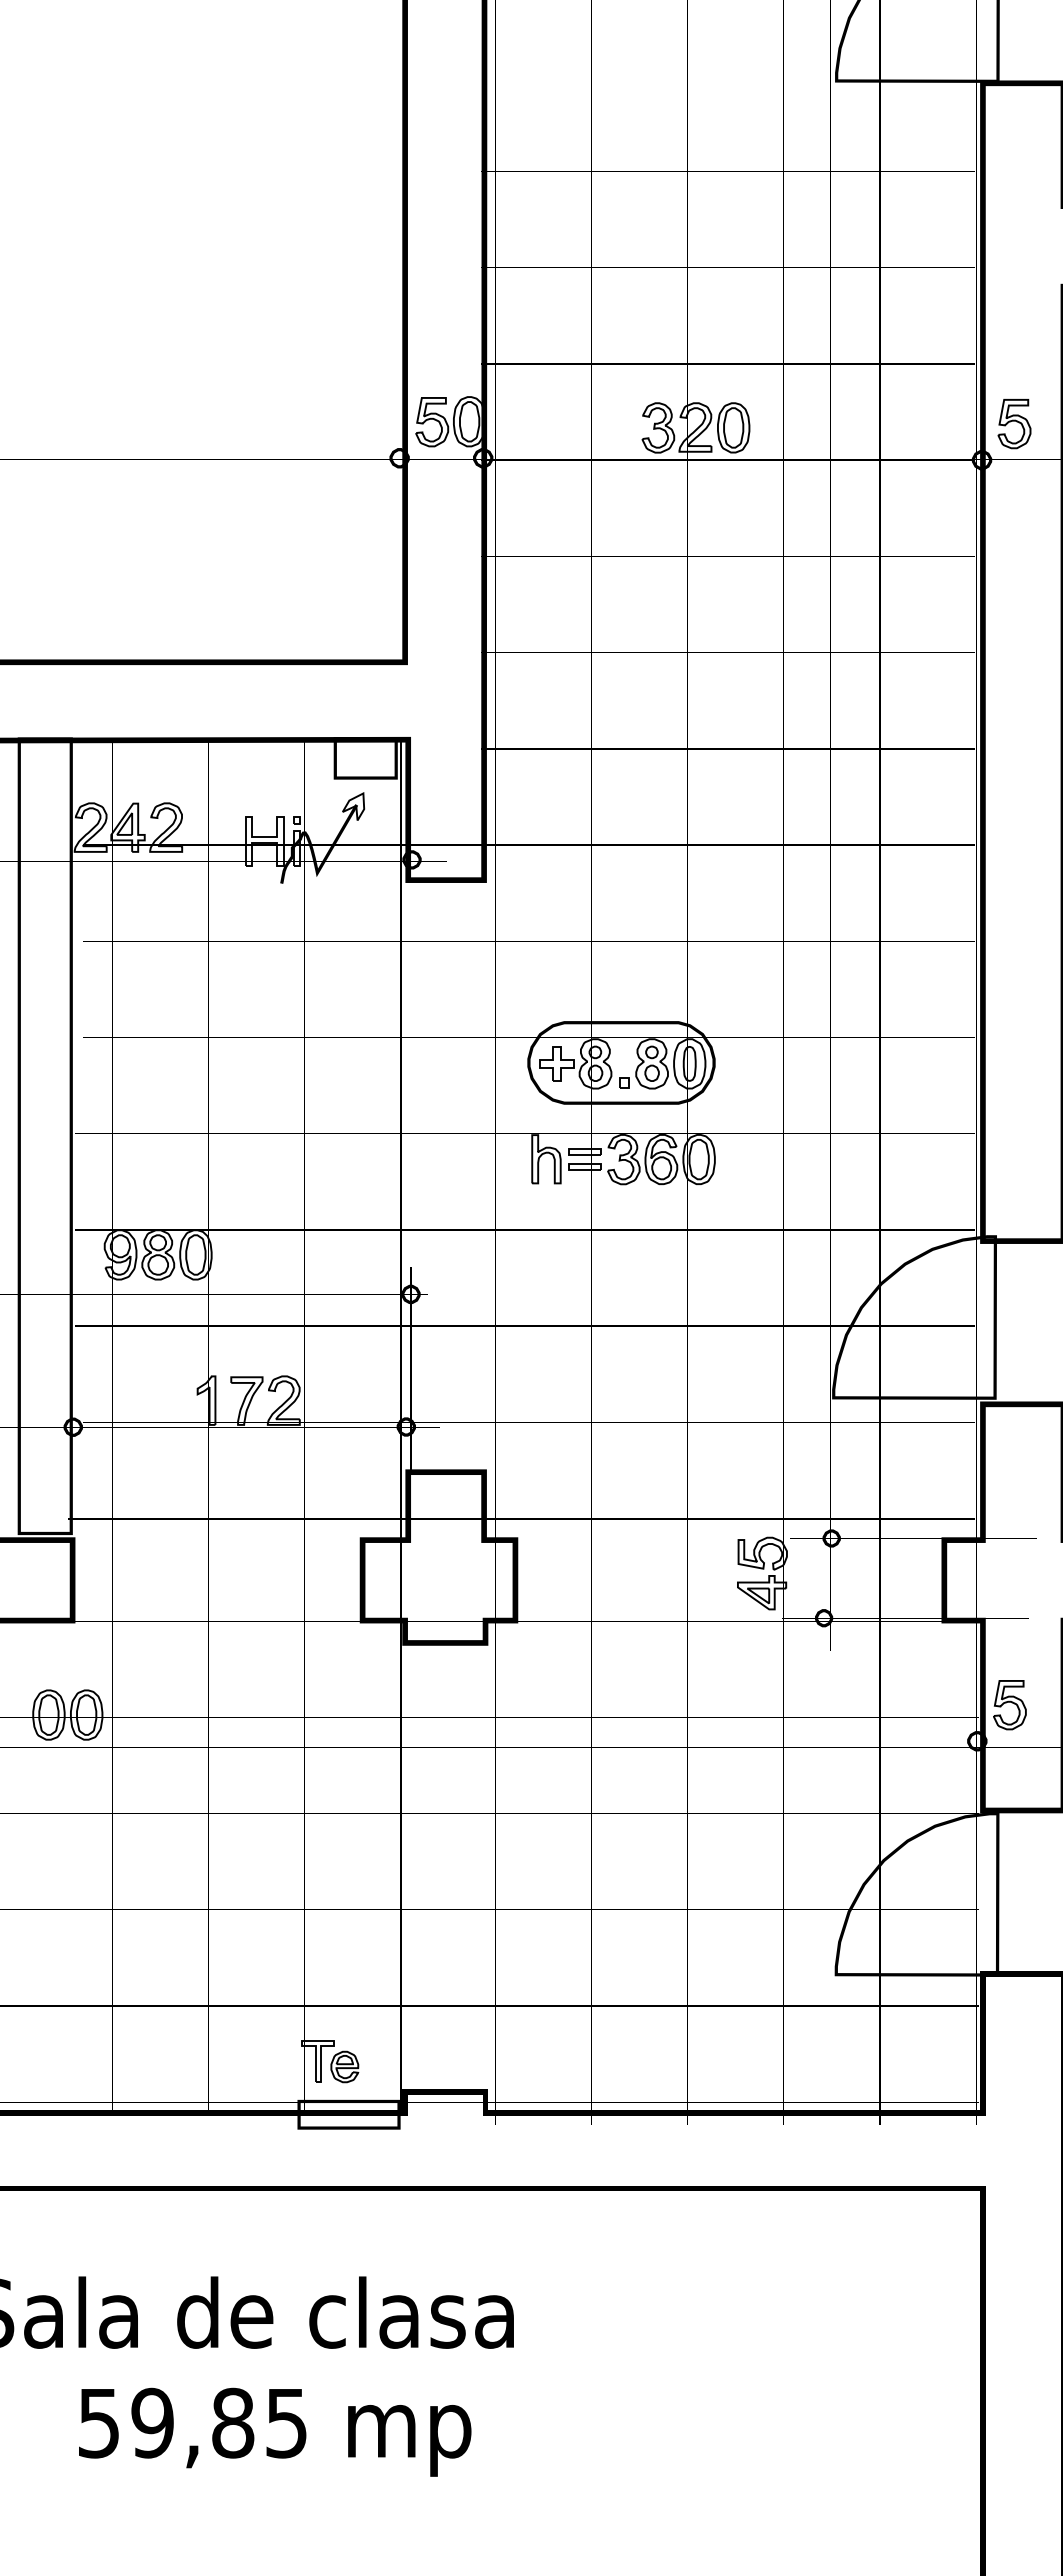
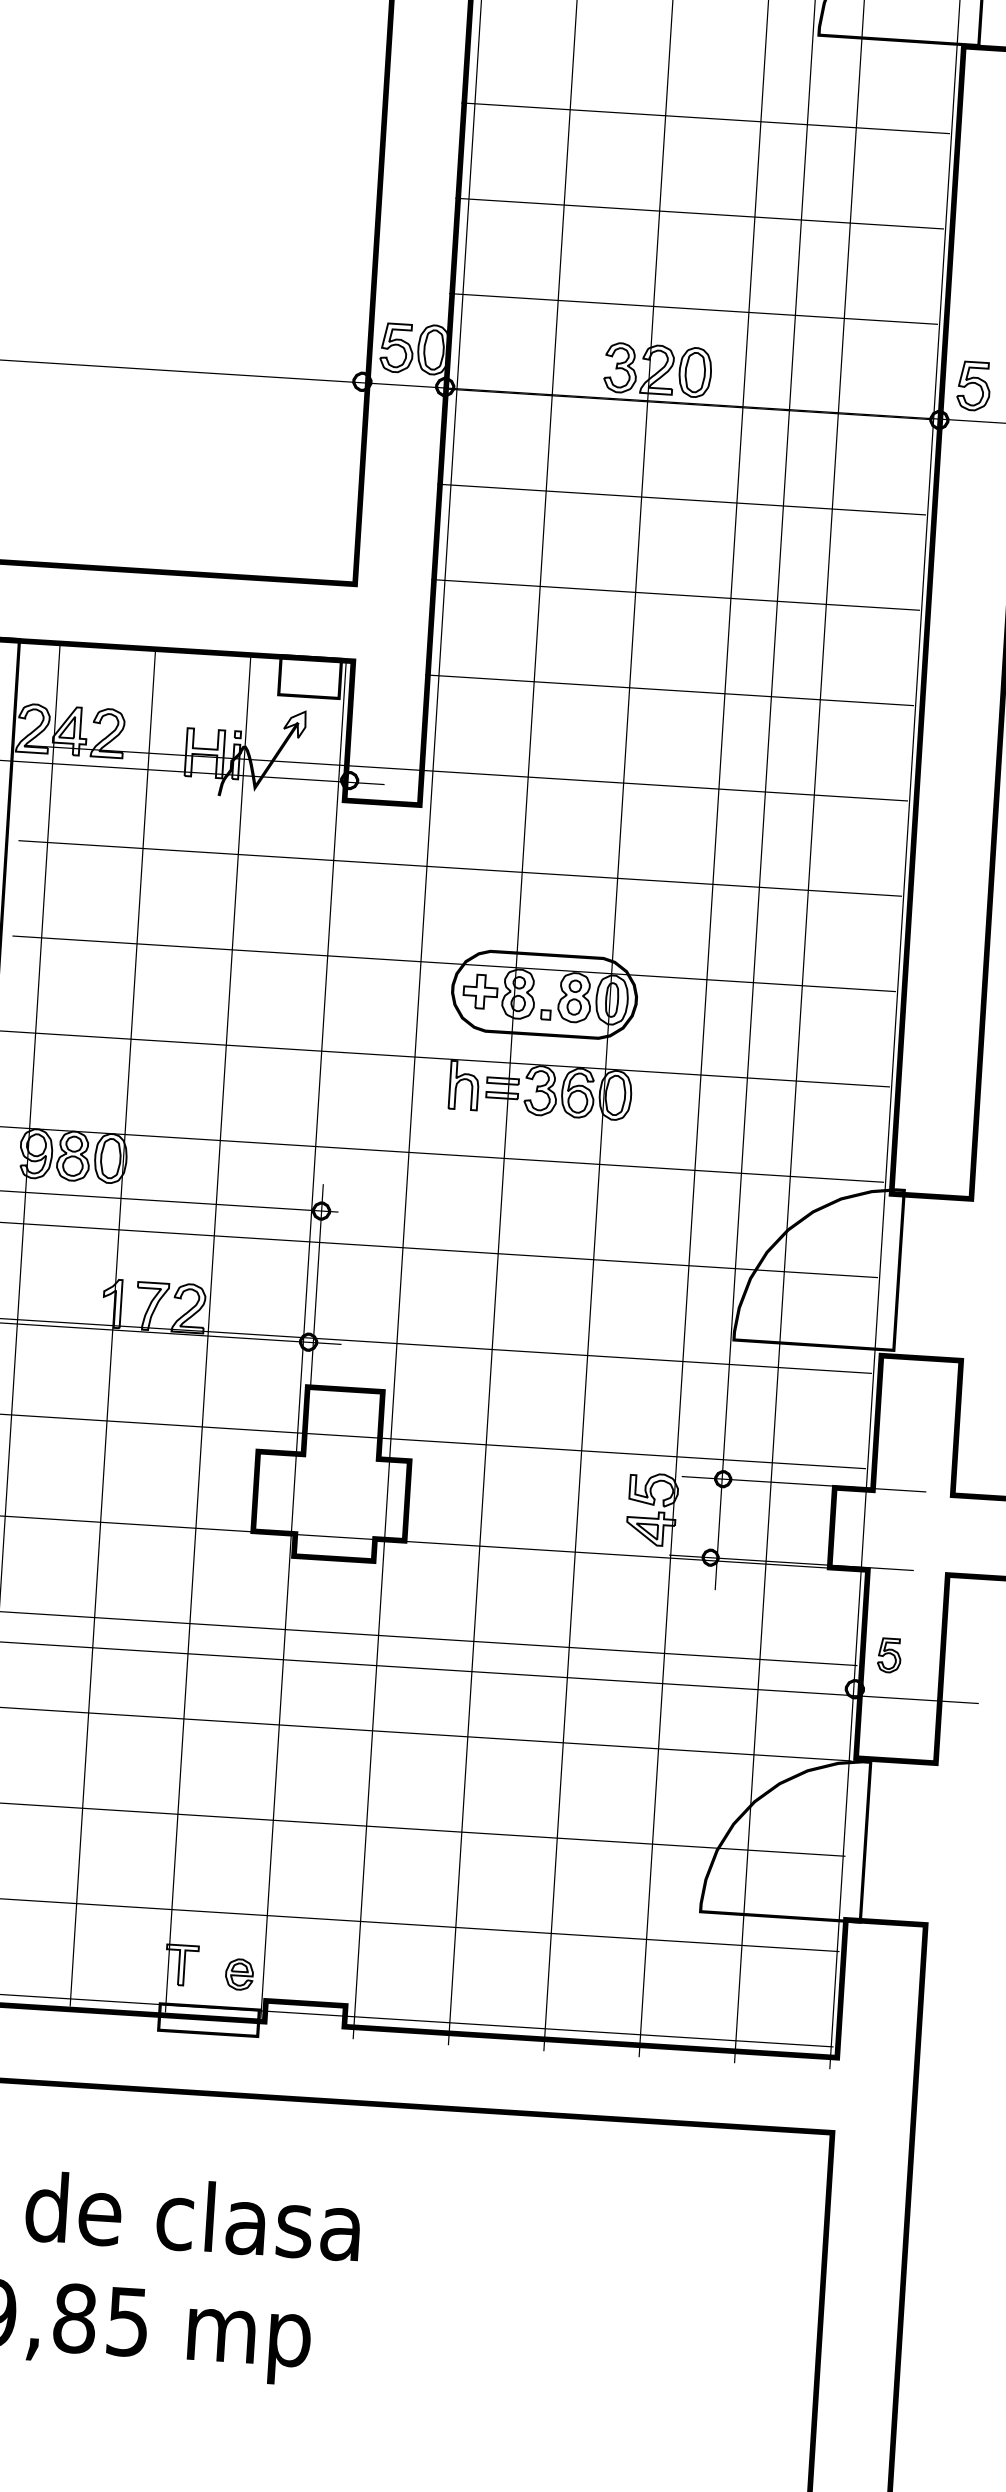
part: (1009, 1705) -> (888, 1655), size x0.7
part: (344, 2066) -> (239, 1974), moved

